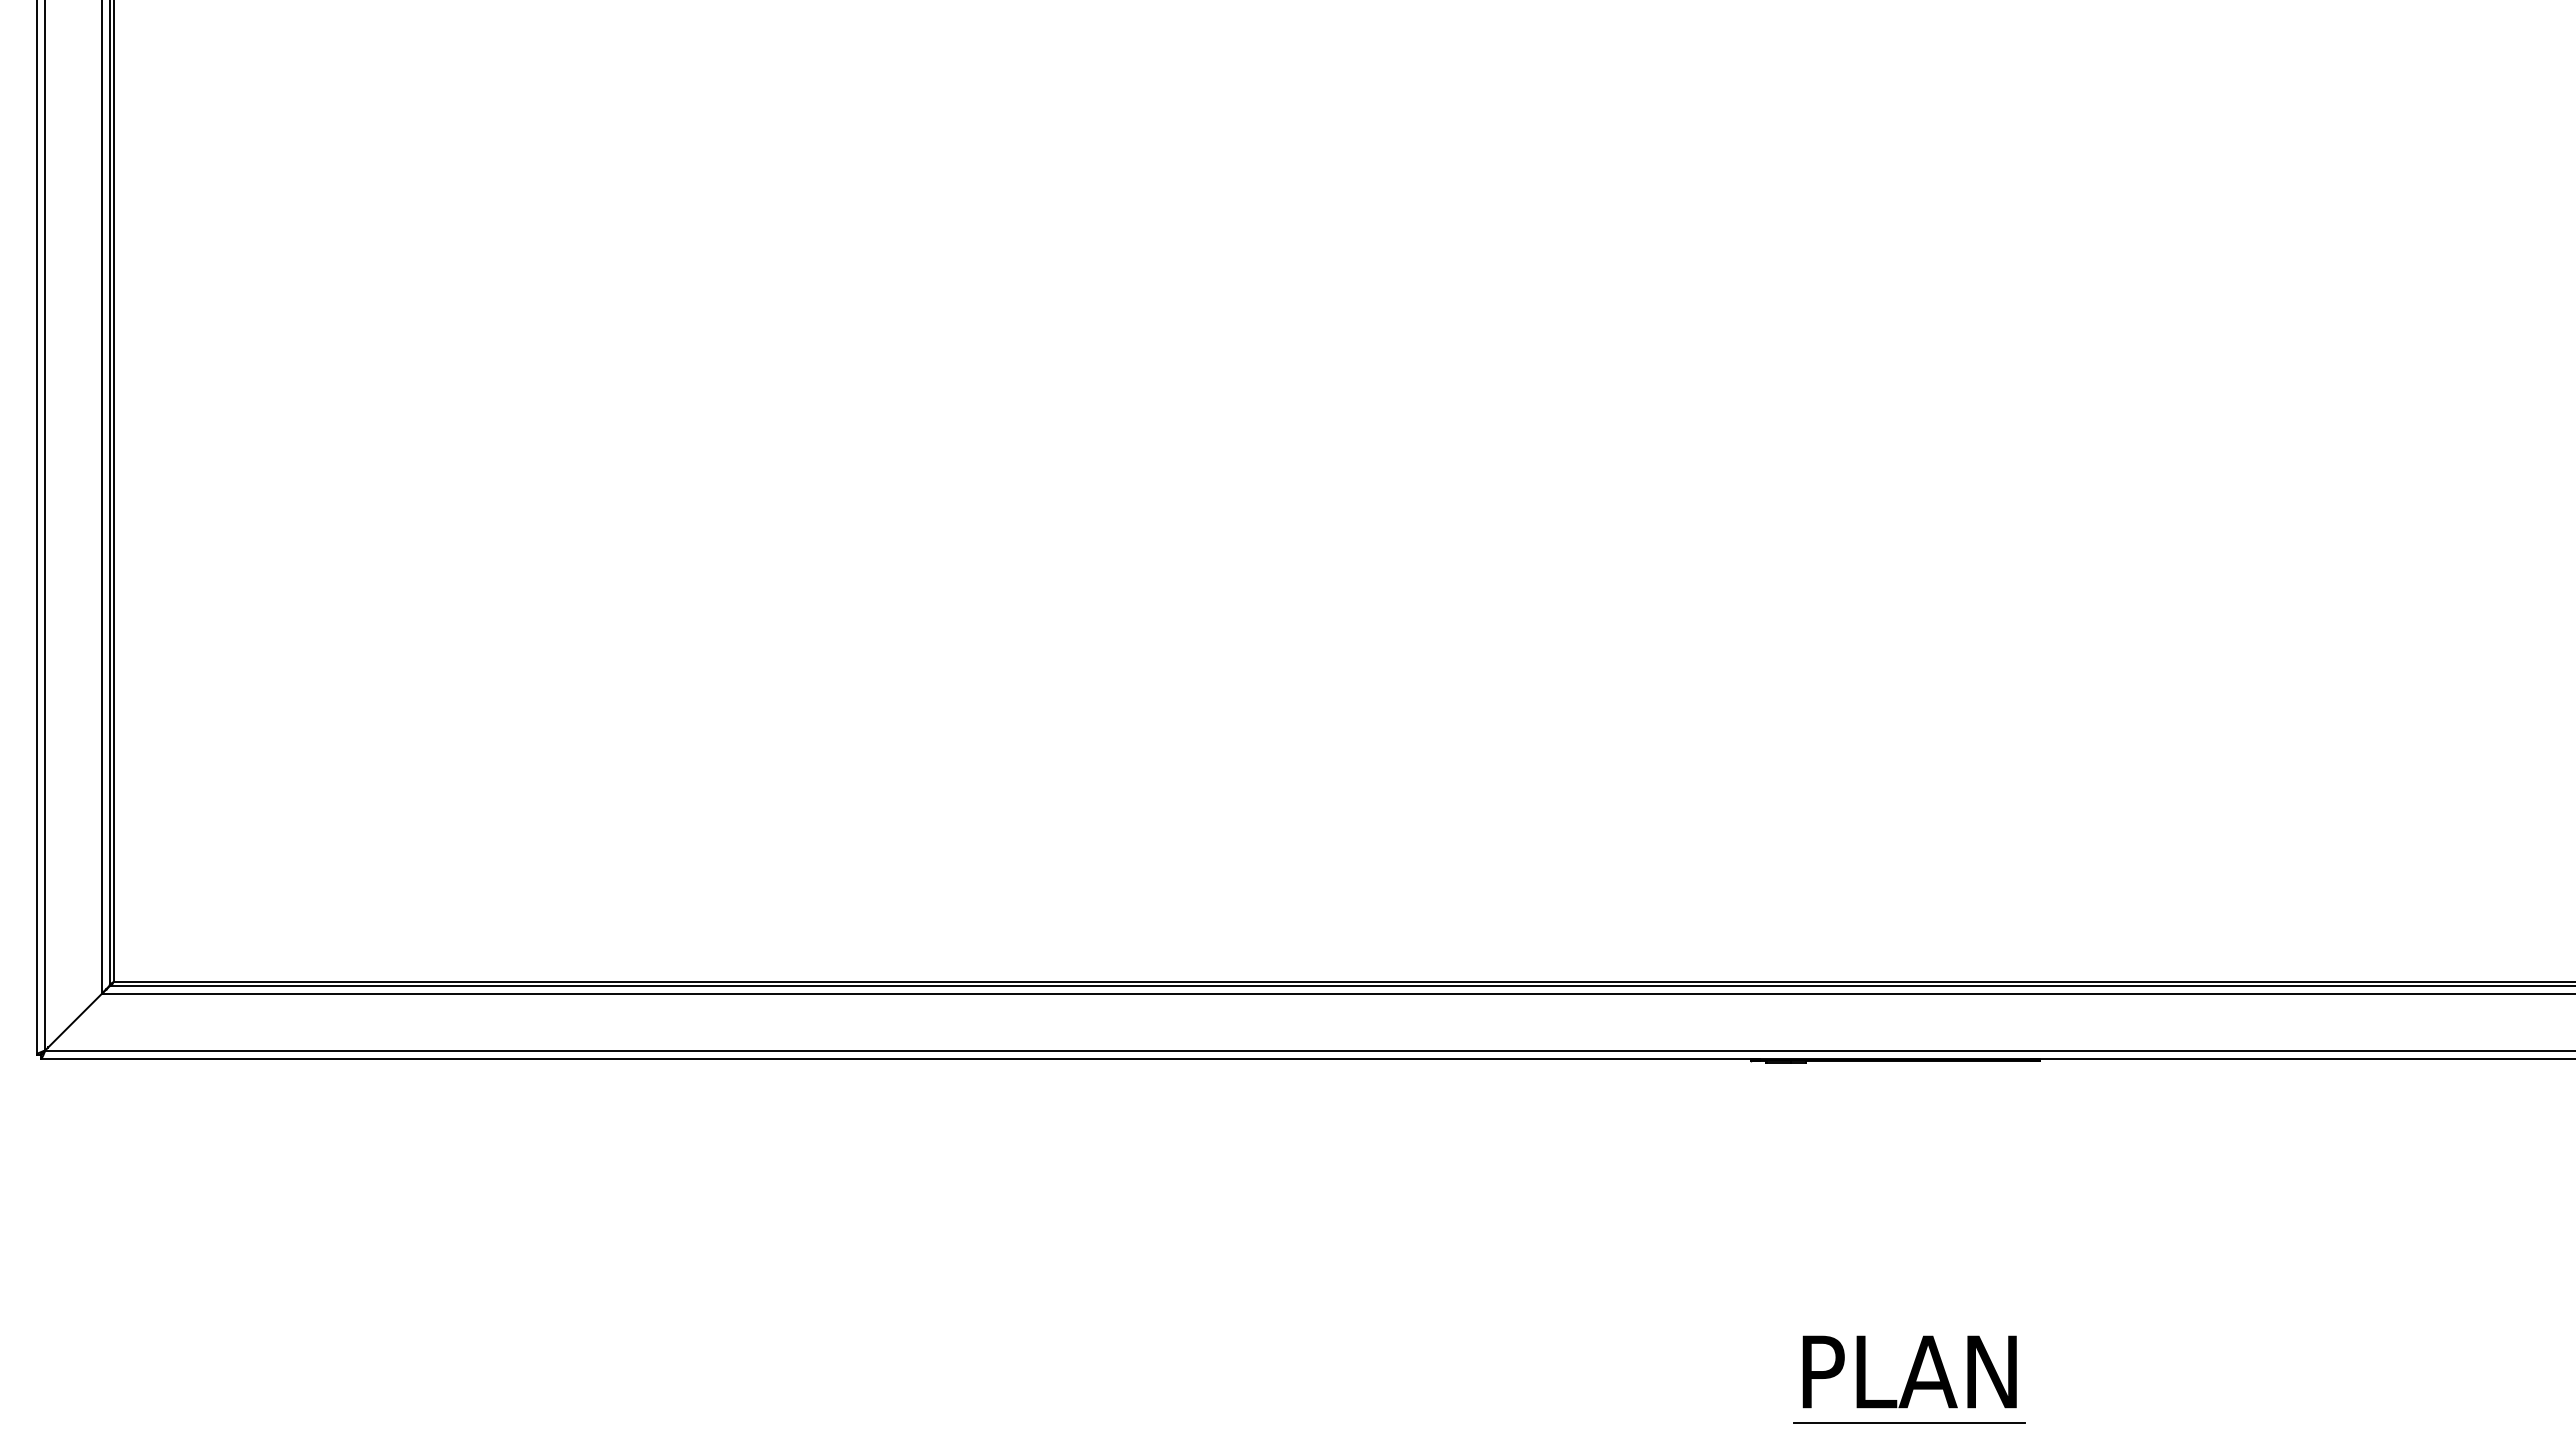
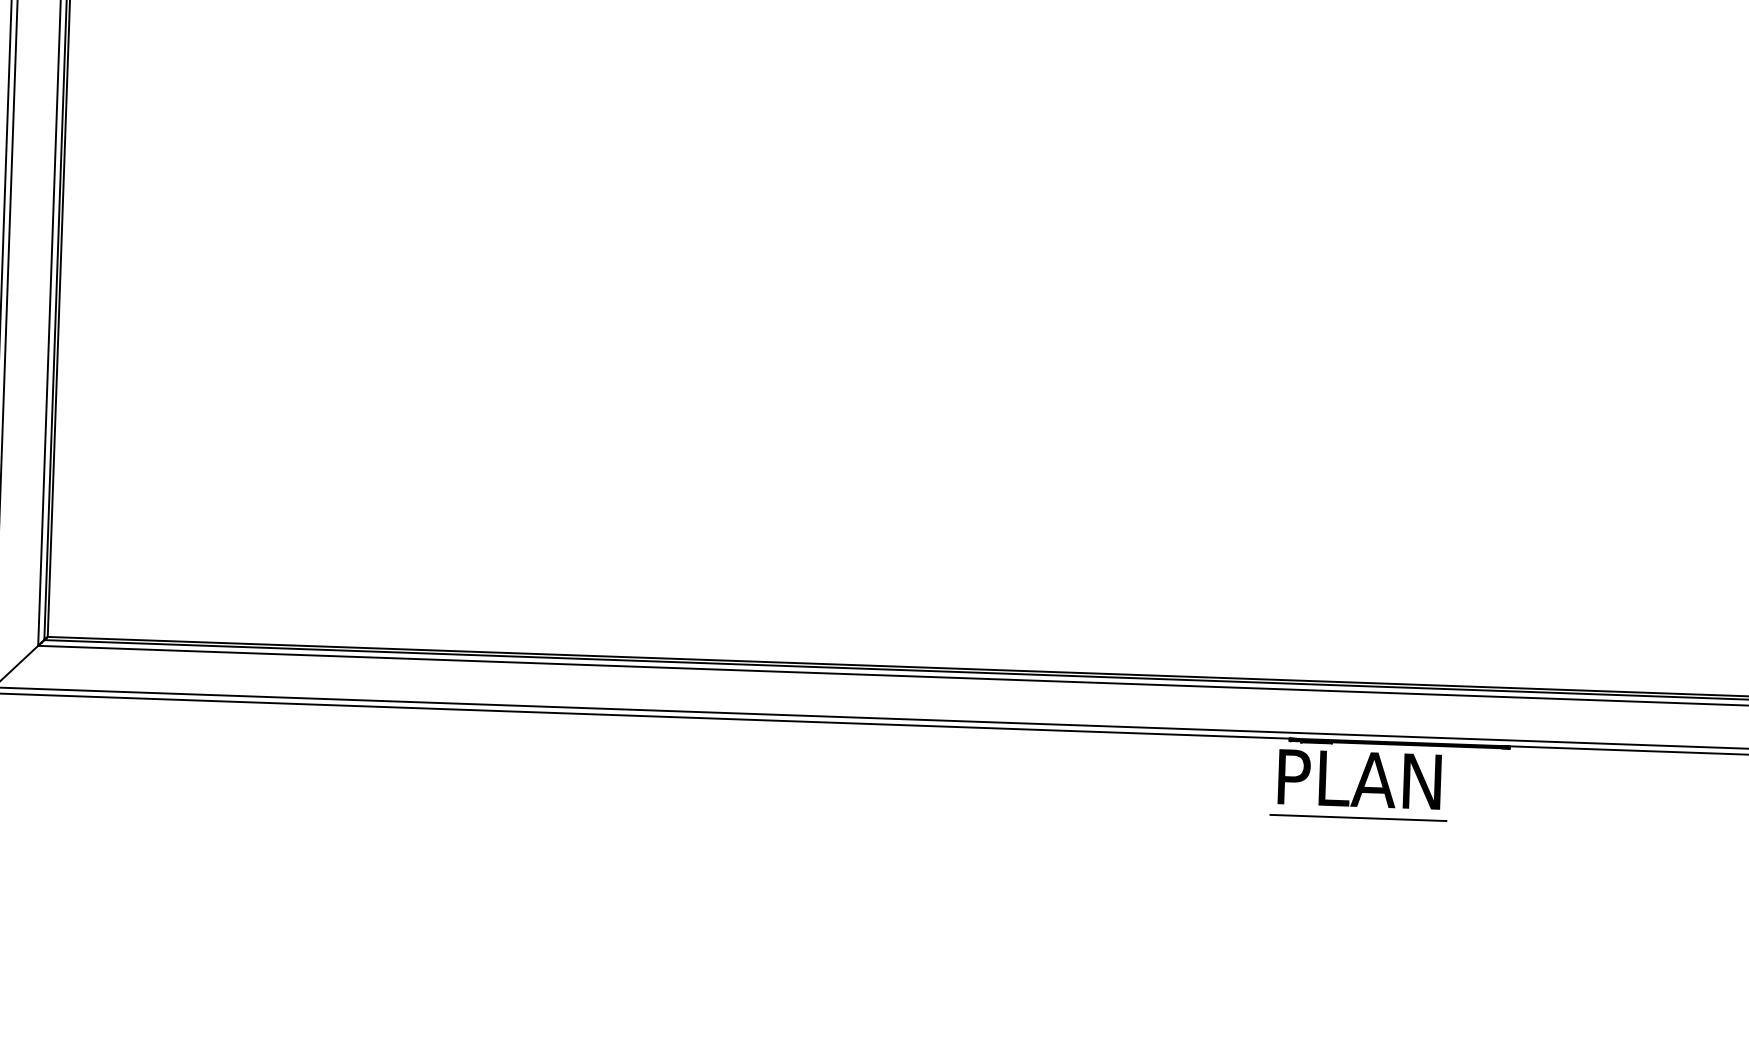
part: (1909, 1379) -> (1359, 785), moved

